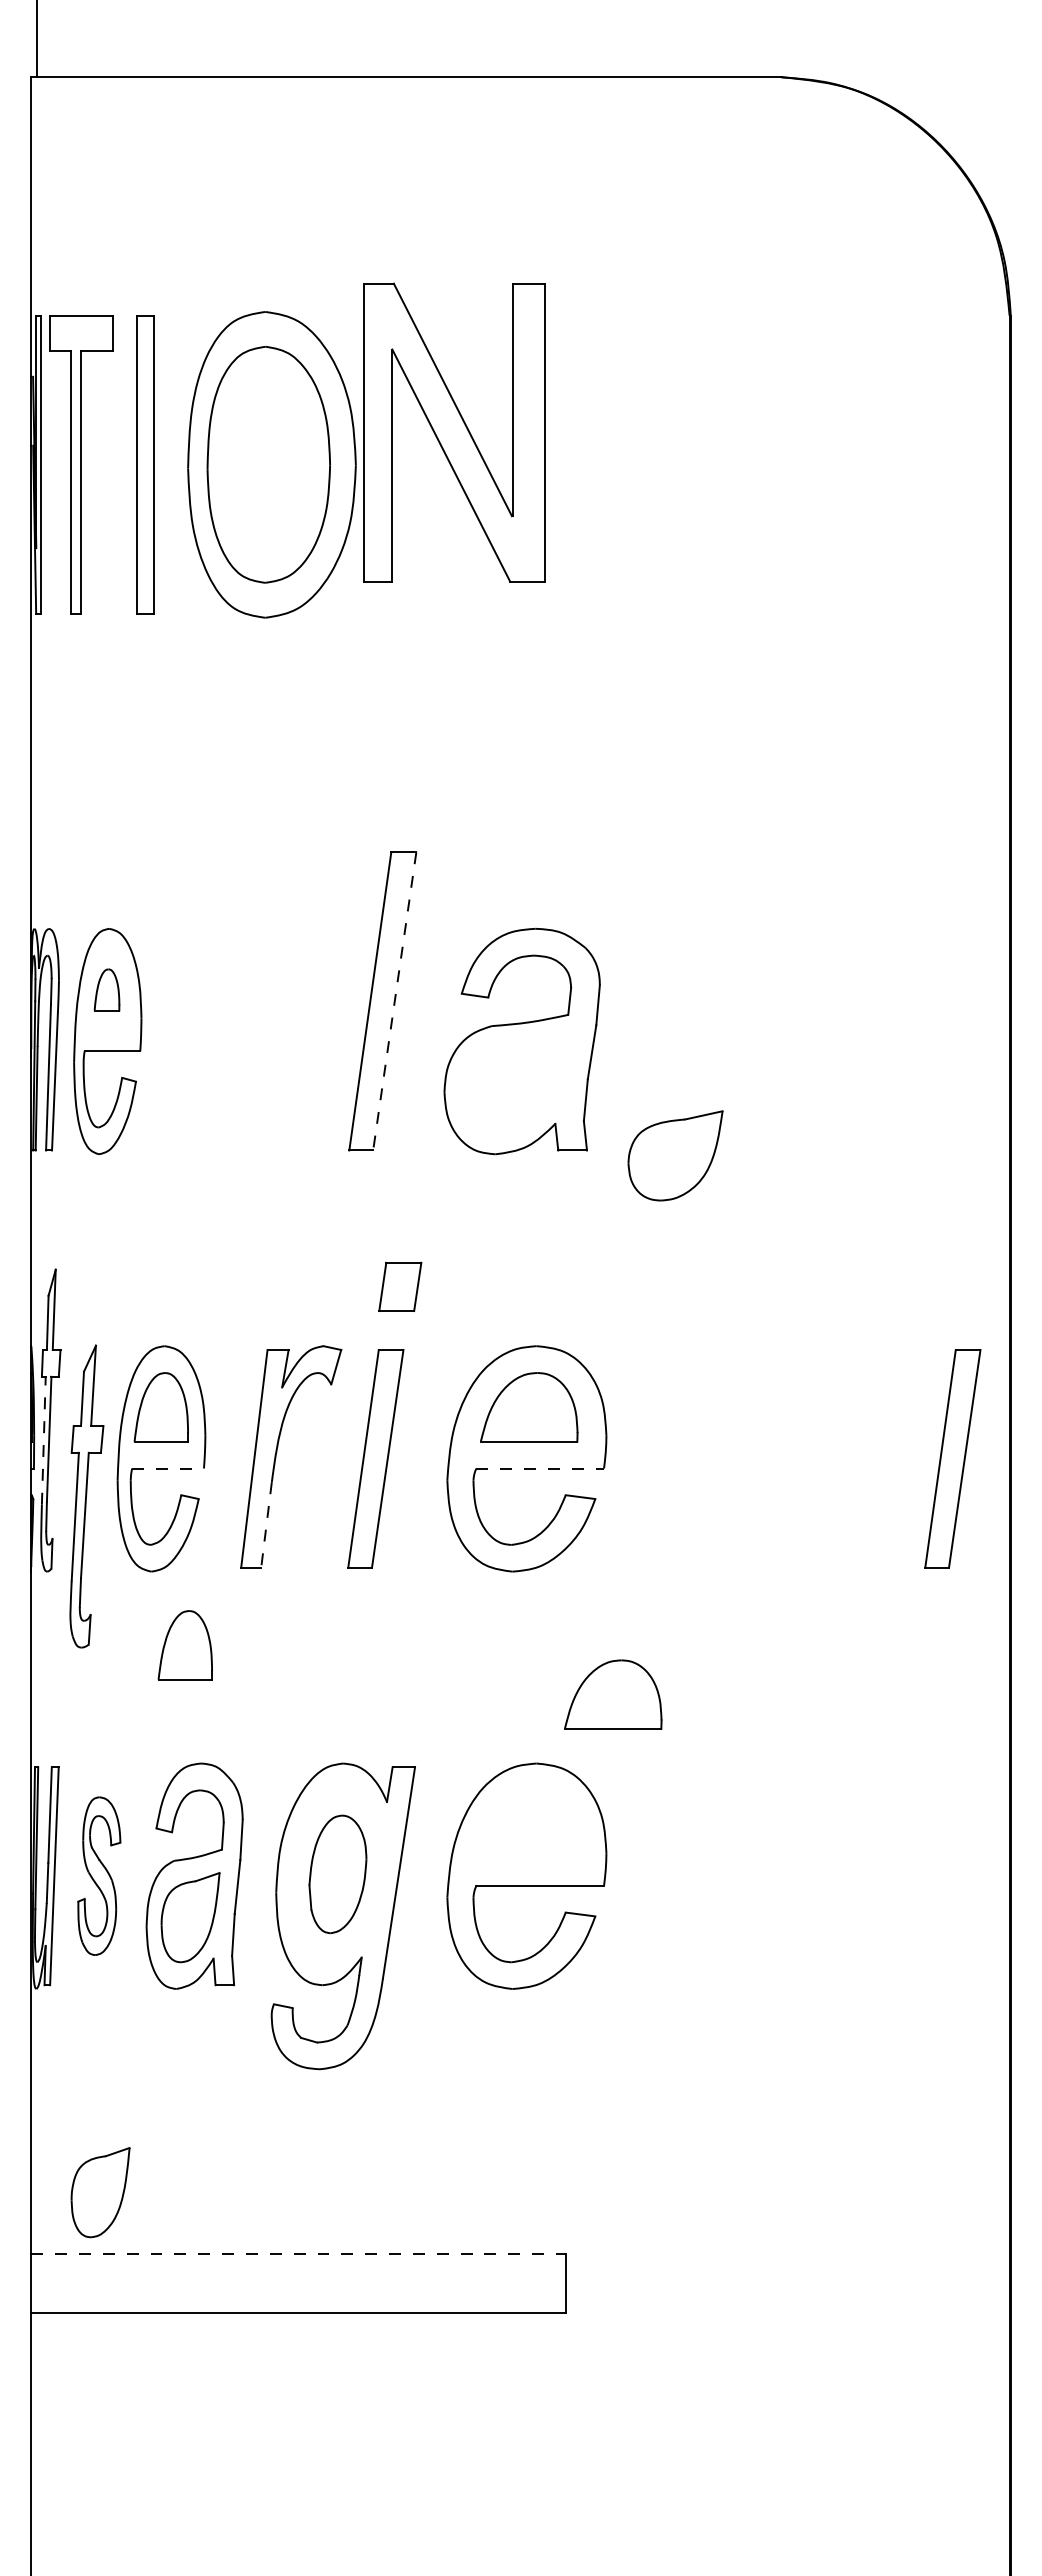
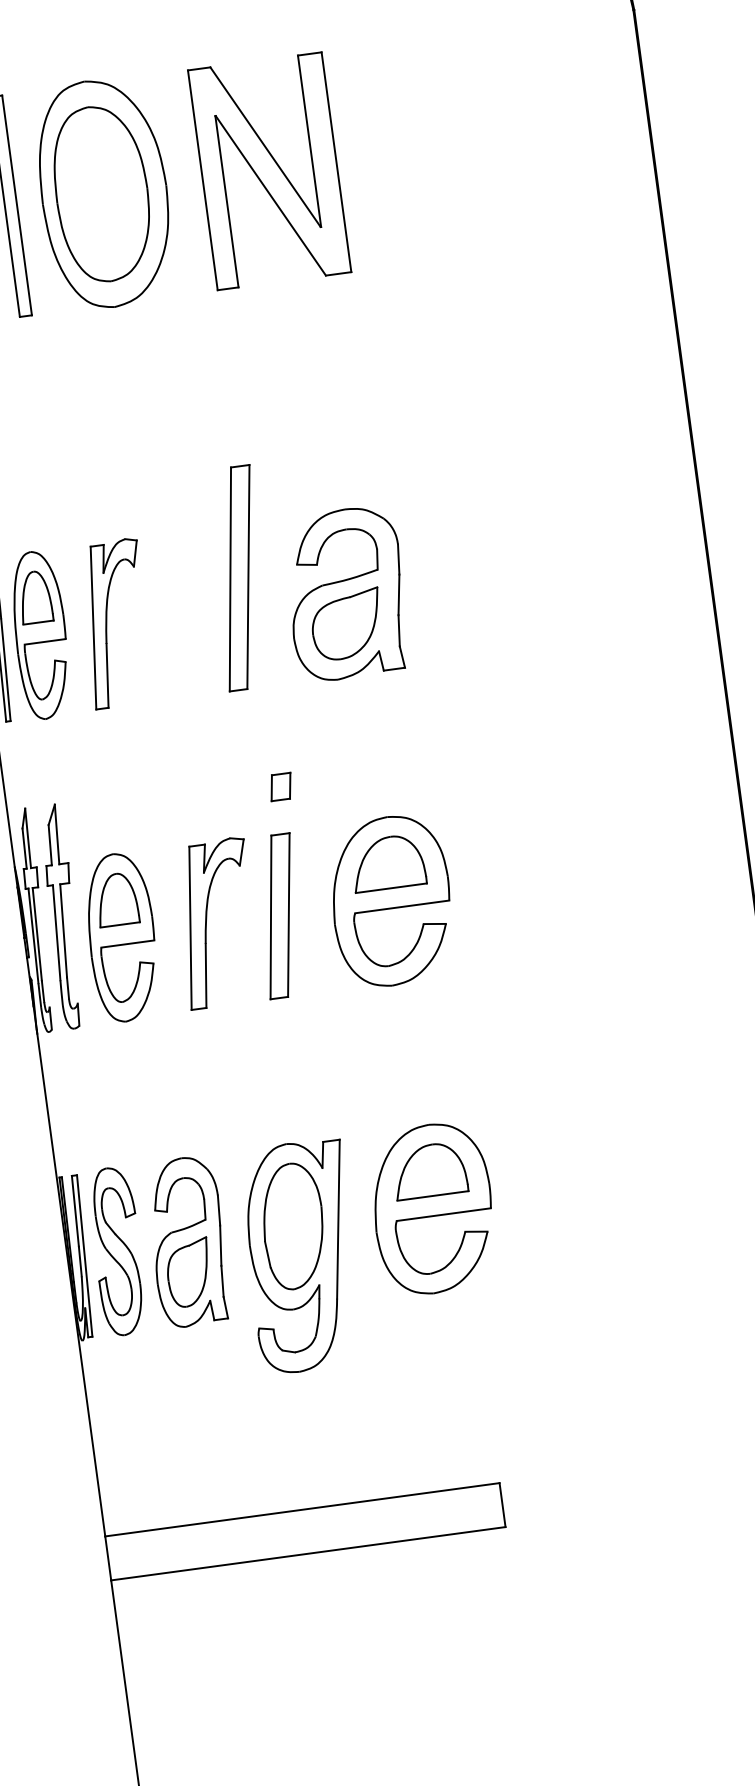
part: (454, 432) -> (269, 171), moved
part: (106, 989) -> (34, 596), size x1.67
line: (394, 1001) -> (248, 577), dashed -> solid
part: (198, 1037) -> (107, 623), added
part: (675, 1155) -> (347, 624), moved
part: (400, 1286) -> (281, 786), size x0.71
line: (43, 1440) -> (33, 935), dashed -> solid
part: (952, 1458) -> (705, 858), removed
line: (168, 1468) -> (128, 943), dashed -> solid
line: (540, 1468) -> (402, 906), dashed -> solid
part: (86, 1496) -> (62, 916), moved
line: (266, 1525) -> (206, 976), dashed -> solid
part: (184, 1645) -> (157, 1072), removed
part: (613, 1694) -> (429, 1170), moved
part: (337, 1874) -> (293, 1226), size x1.43
part: (99, 1875) -> (117, 1250), size x1.43
part: (100, 2192) -> (150, 1484), removed
line: (299, 2253) -> (303, 1509), dashed -> solid

